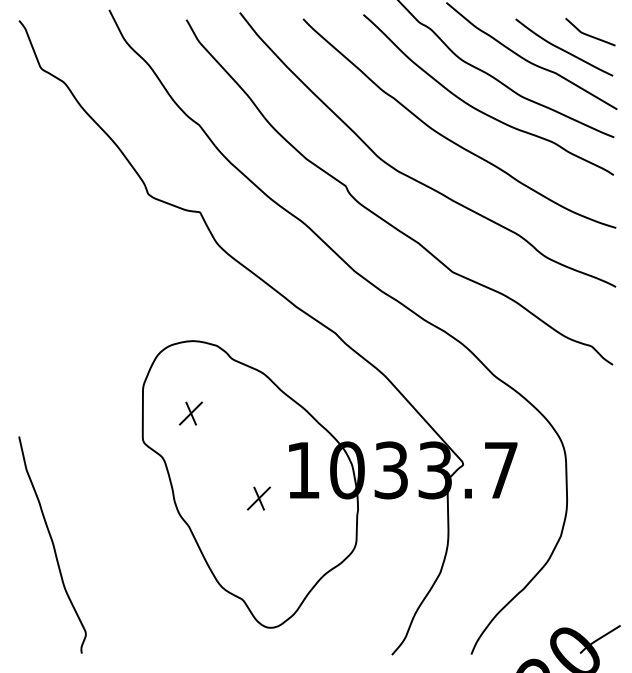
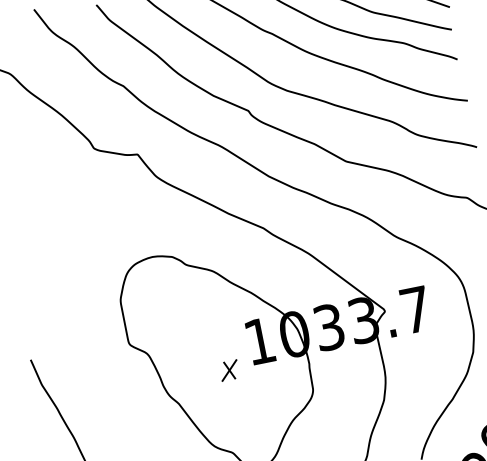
part: (190, 413) -> (162, 314), removed

